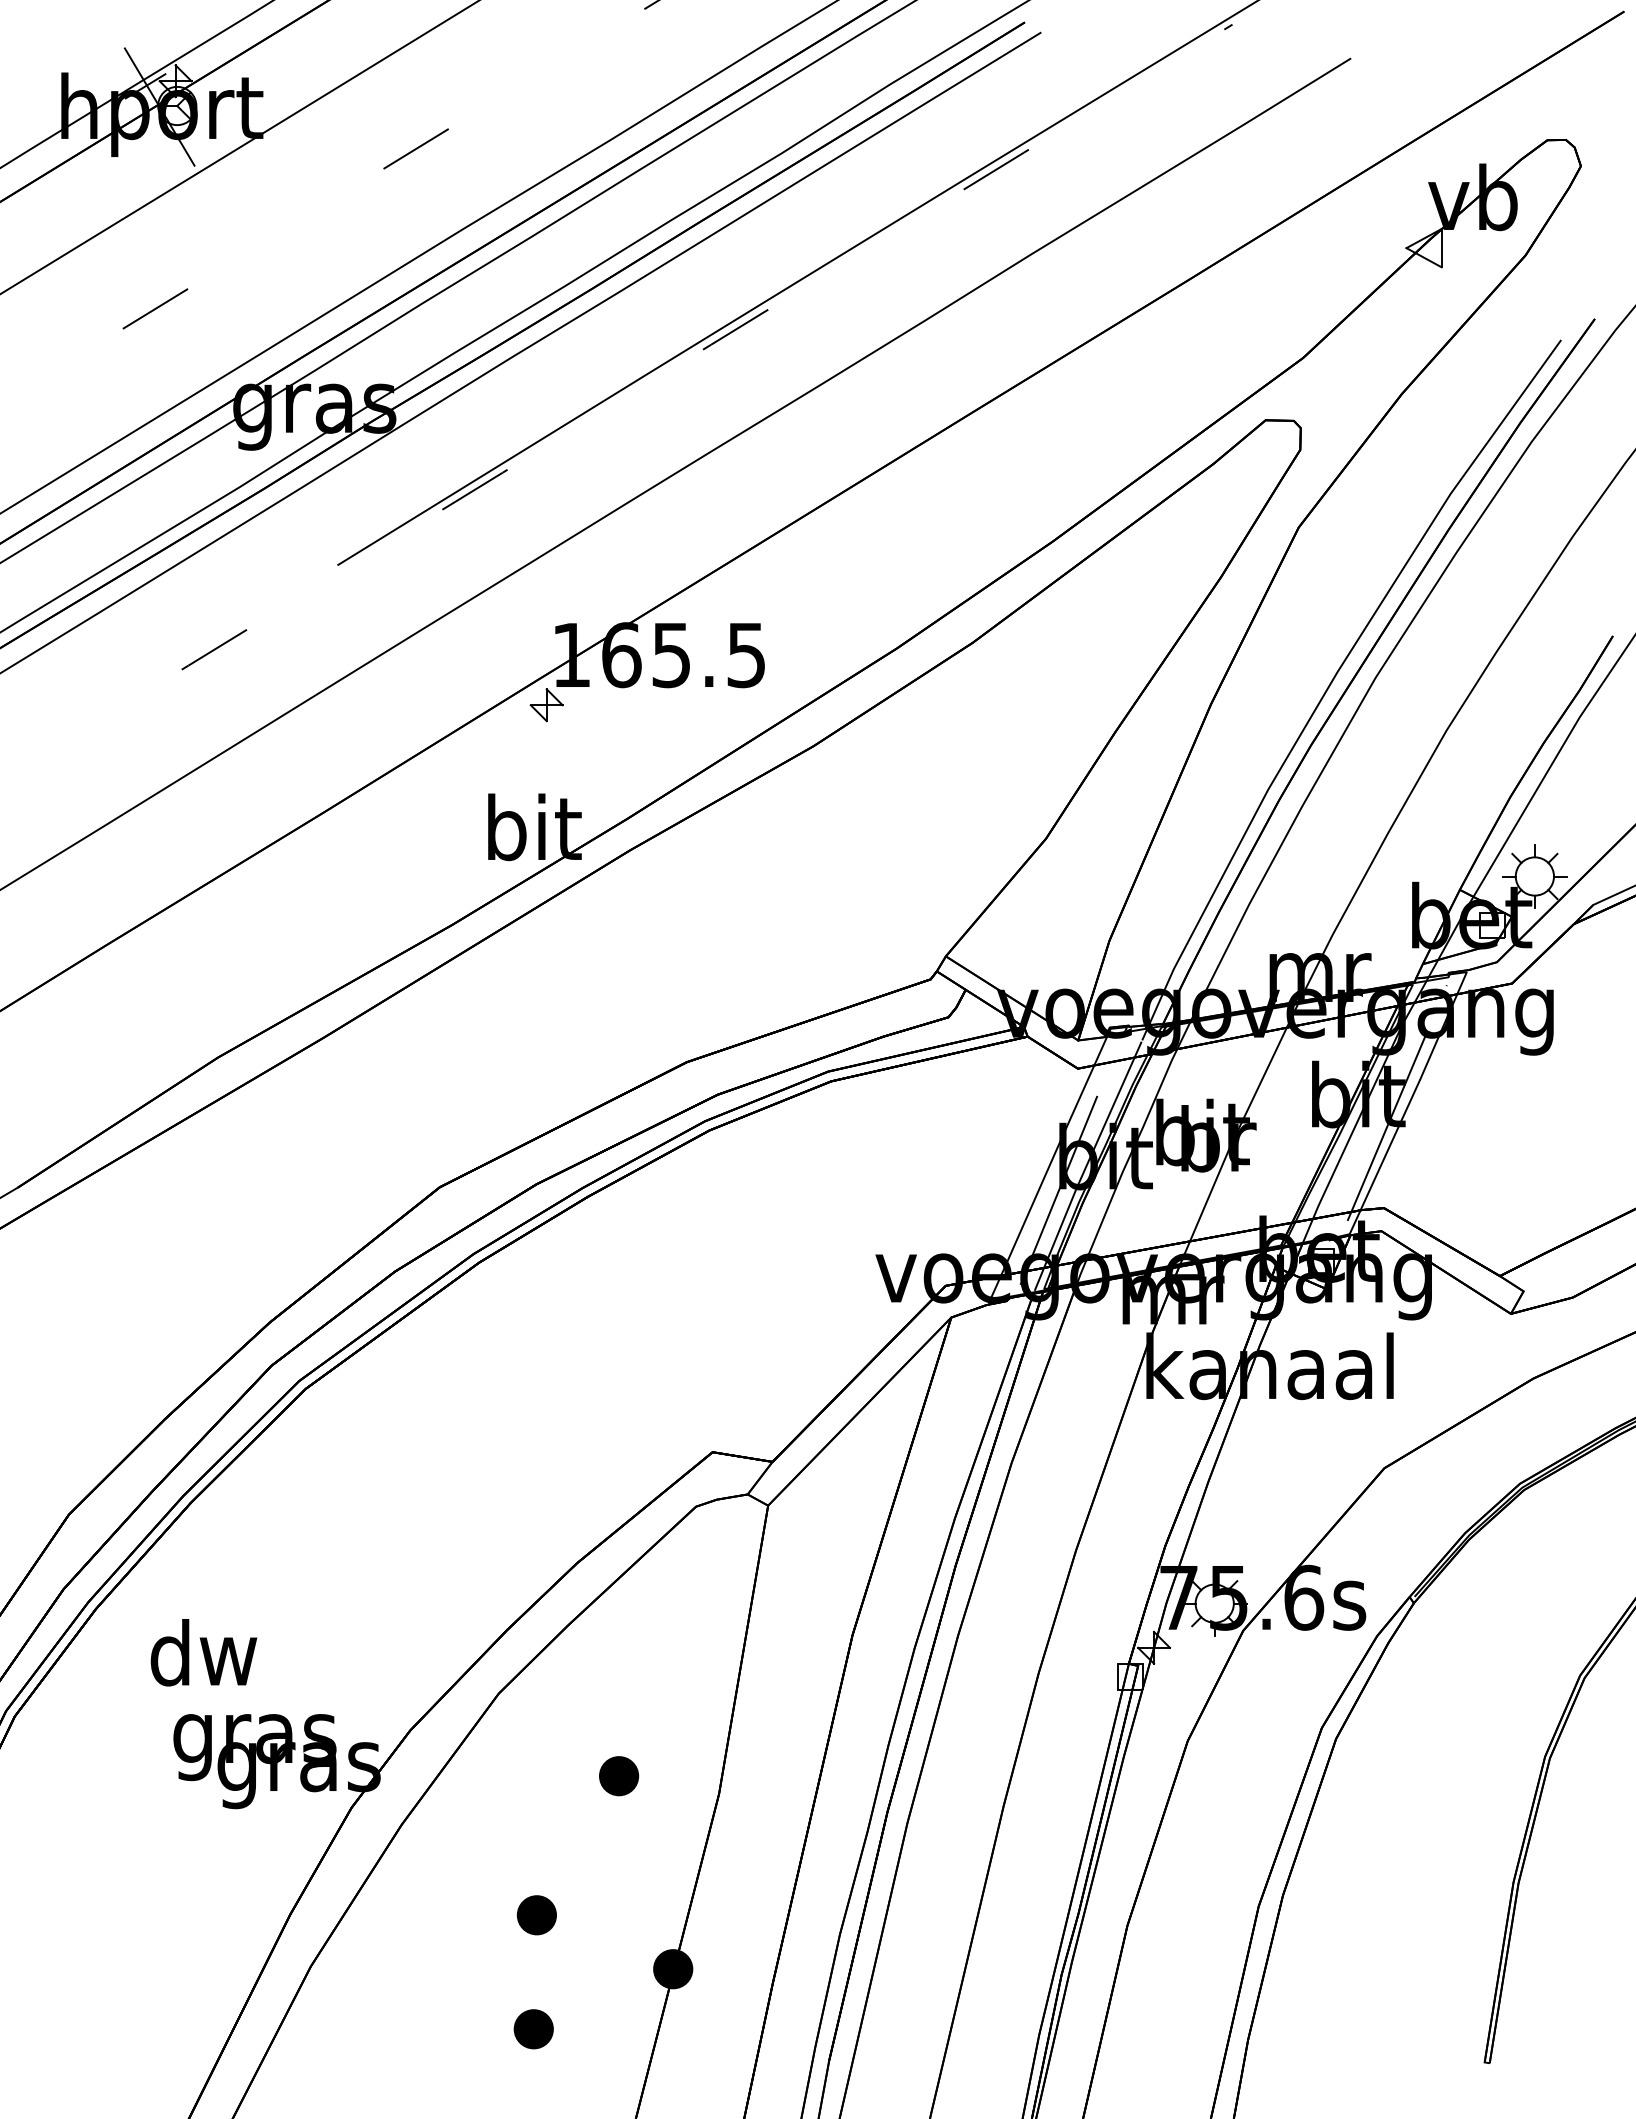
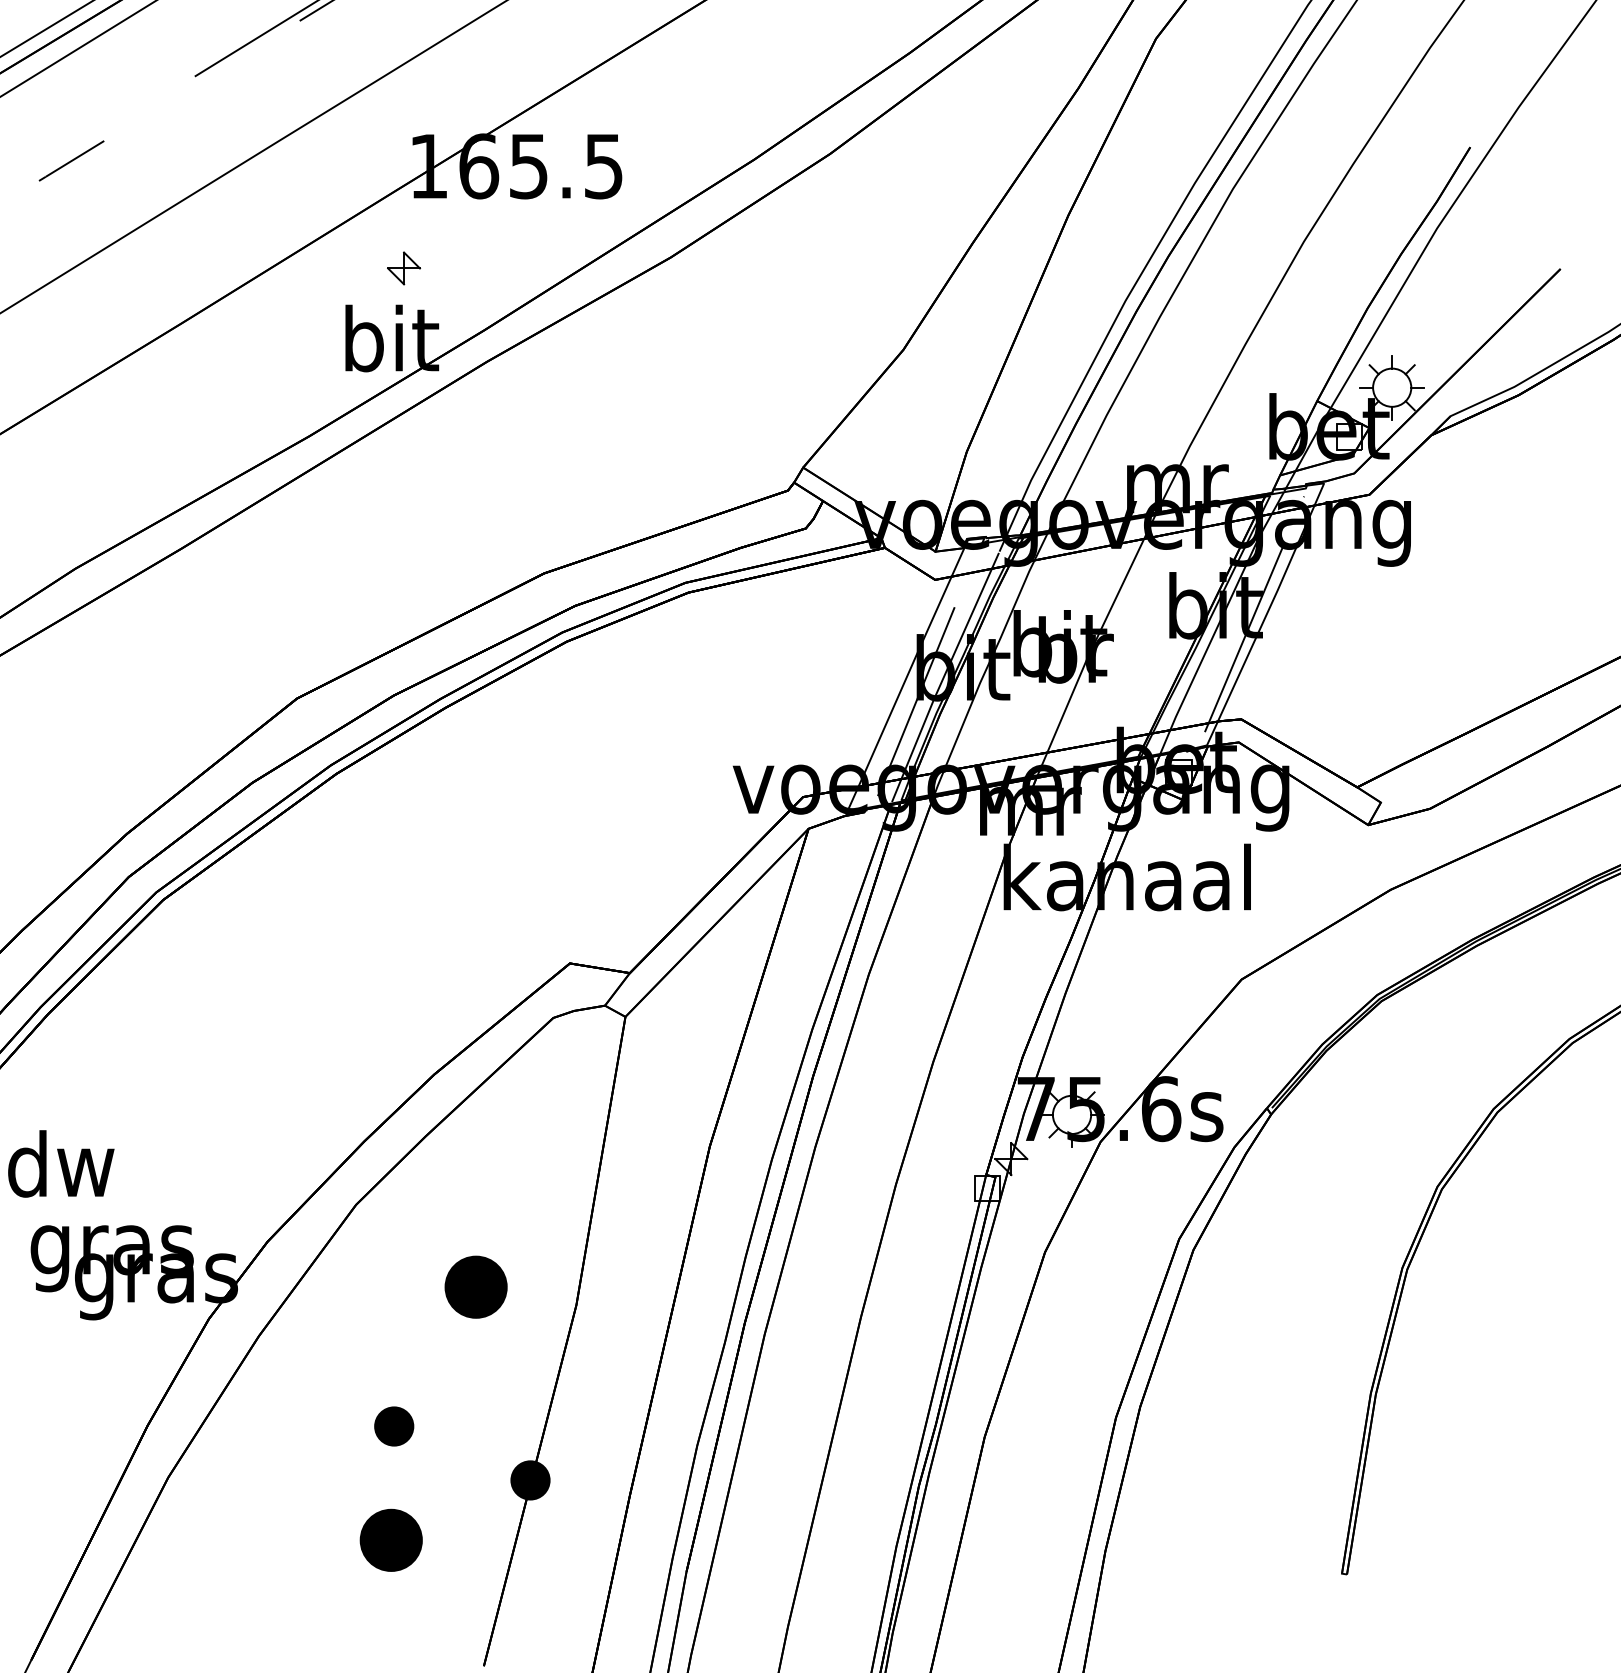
part: (546, 705) -> (403, 268), moved
part: (619, 1776) -> (476, 1287), size x1.6
part: (533, 2029) -> (390, 1540), size x1.6

